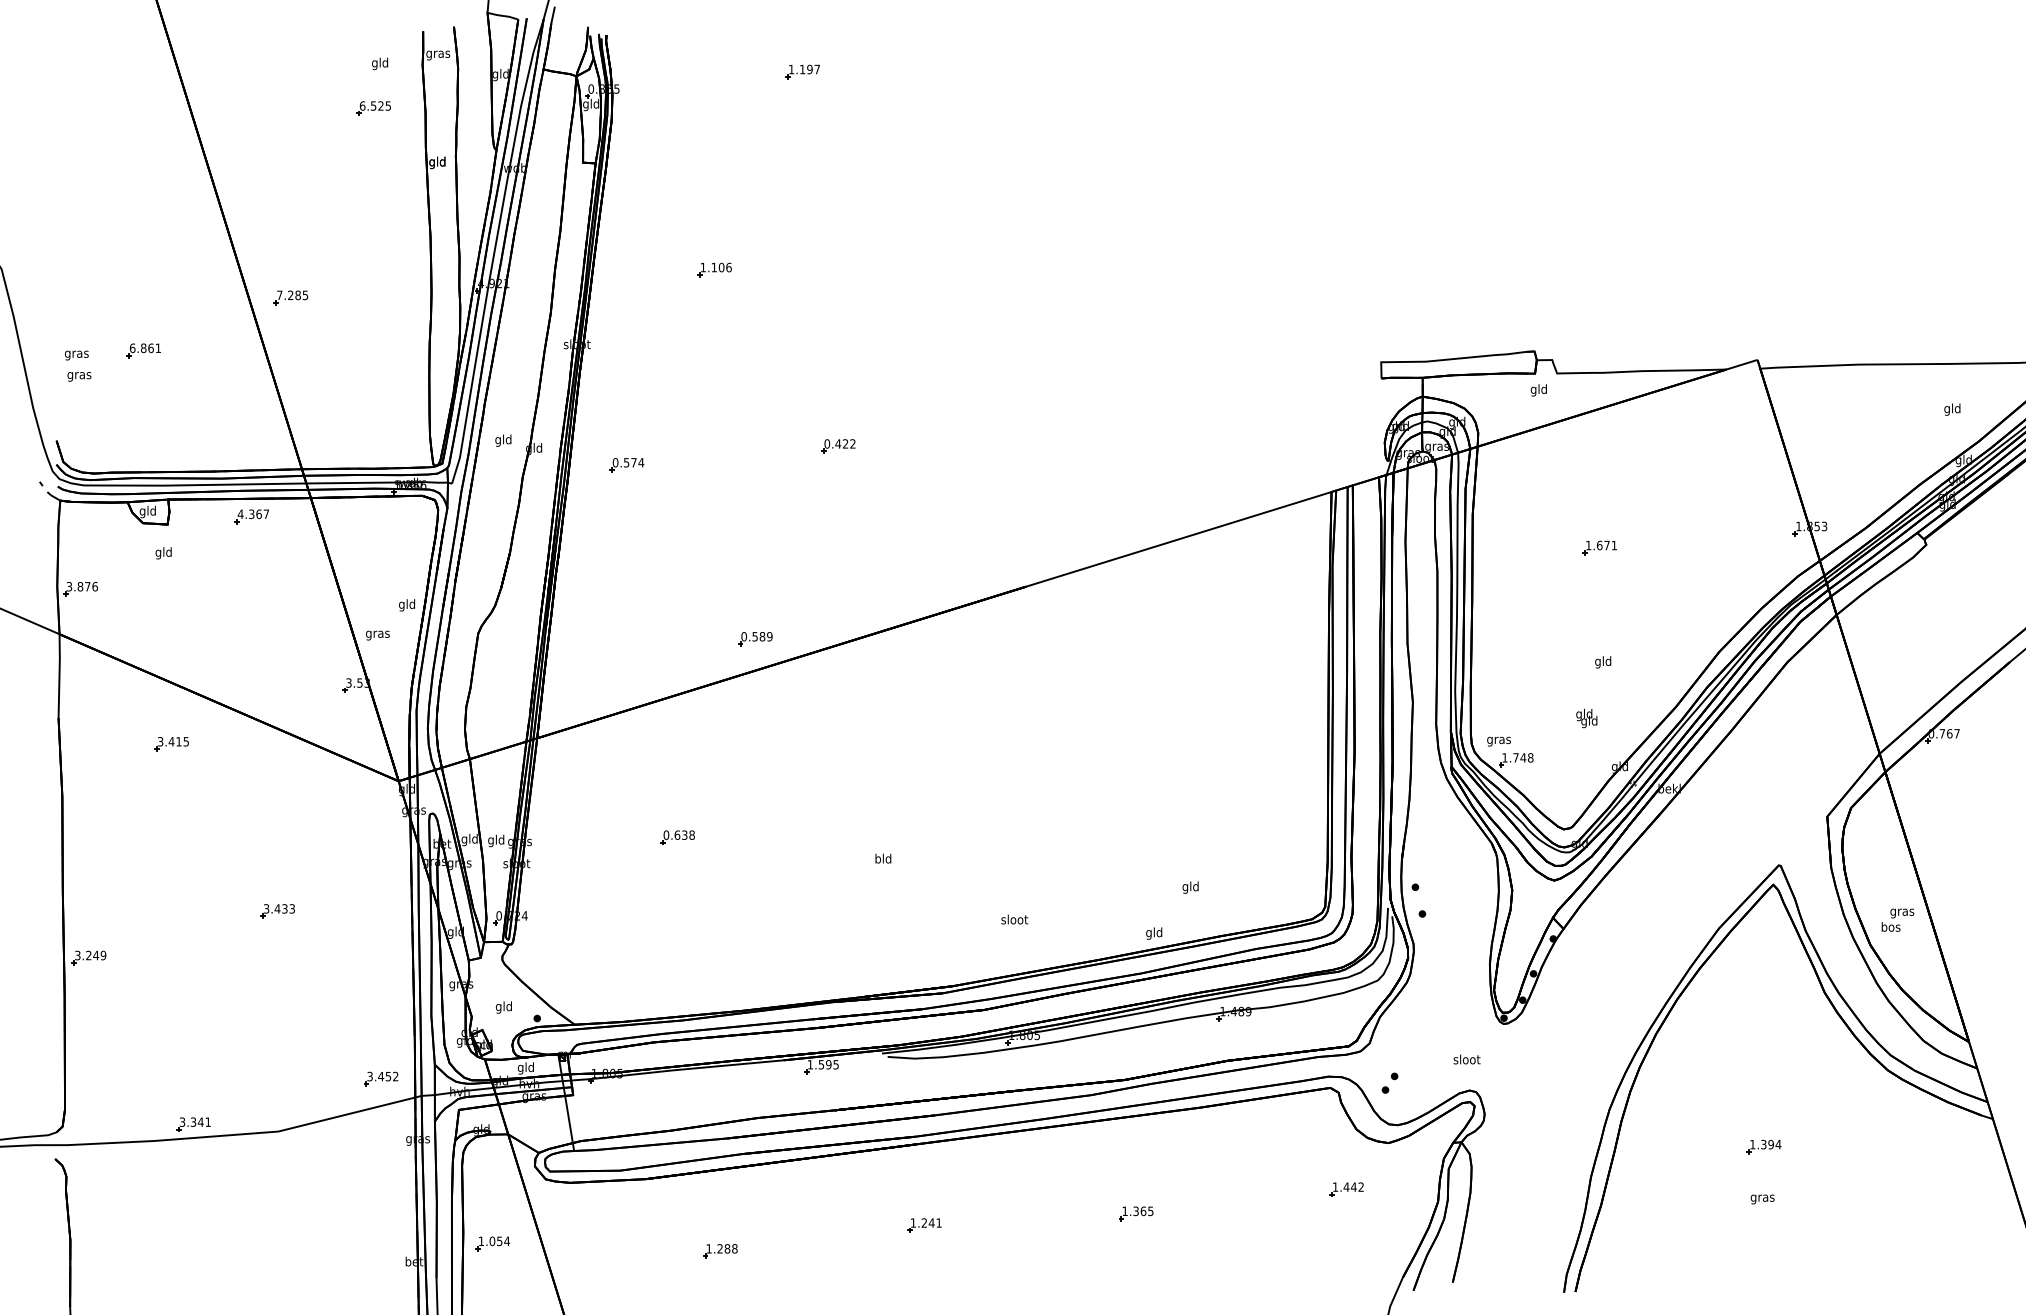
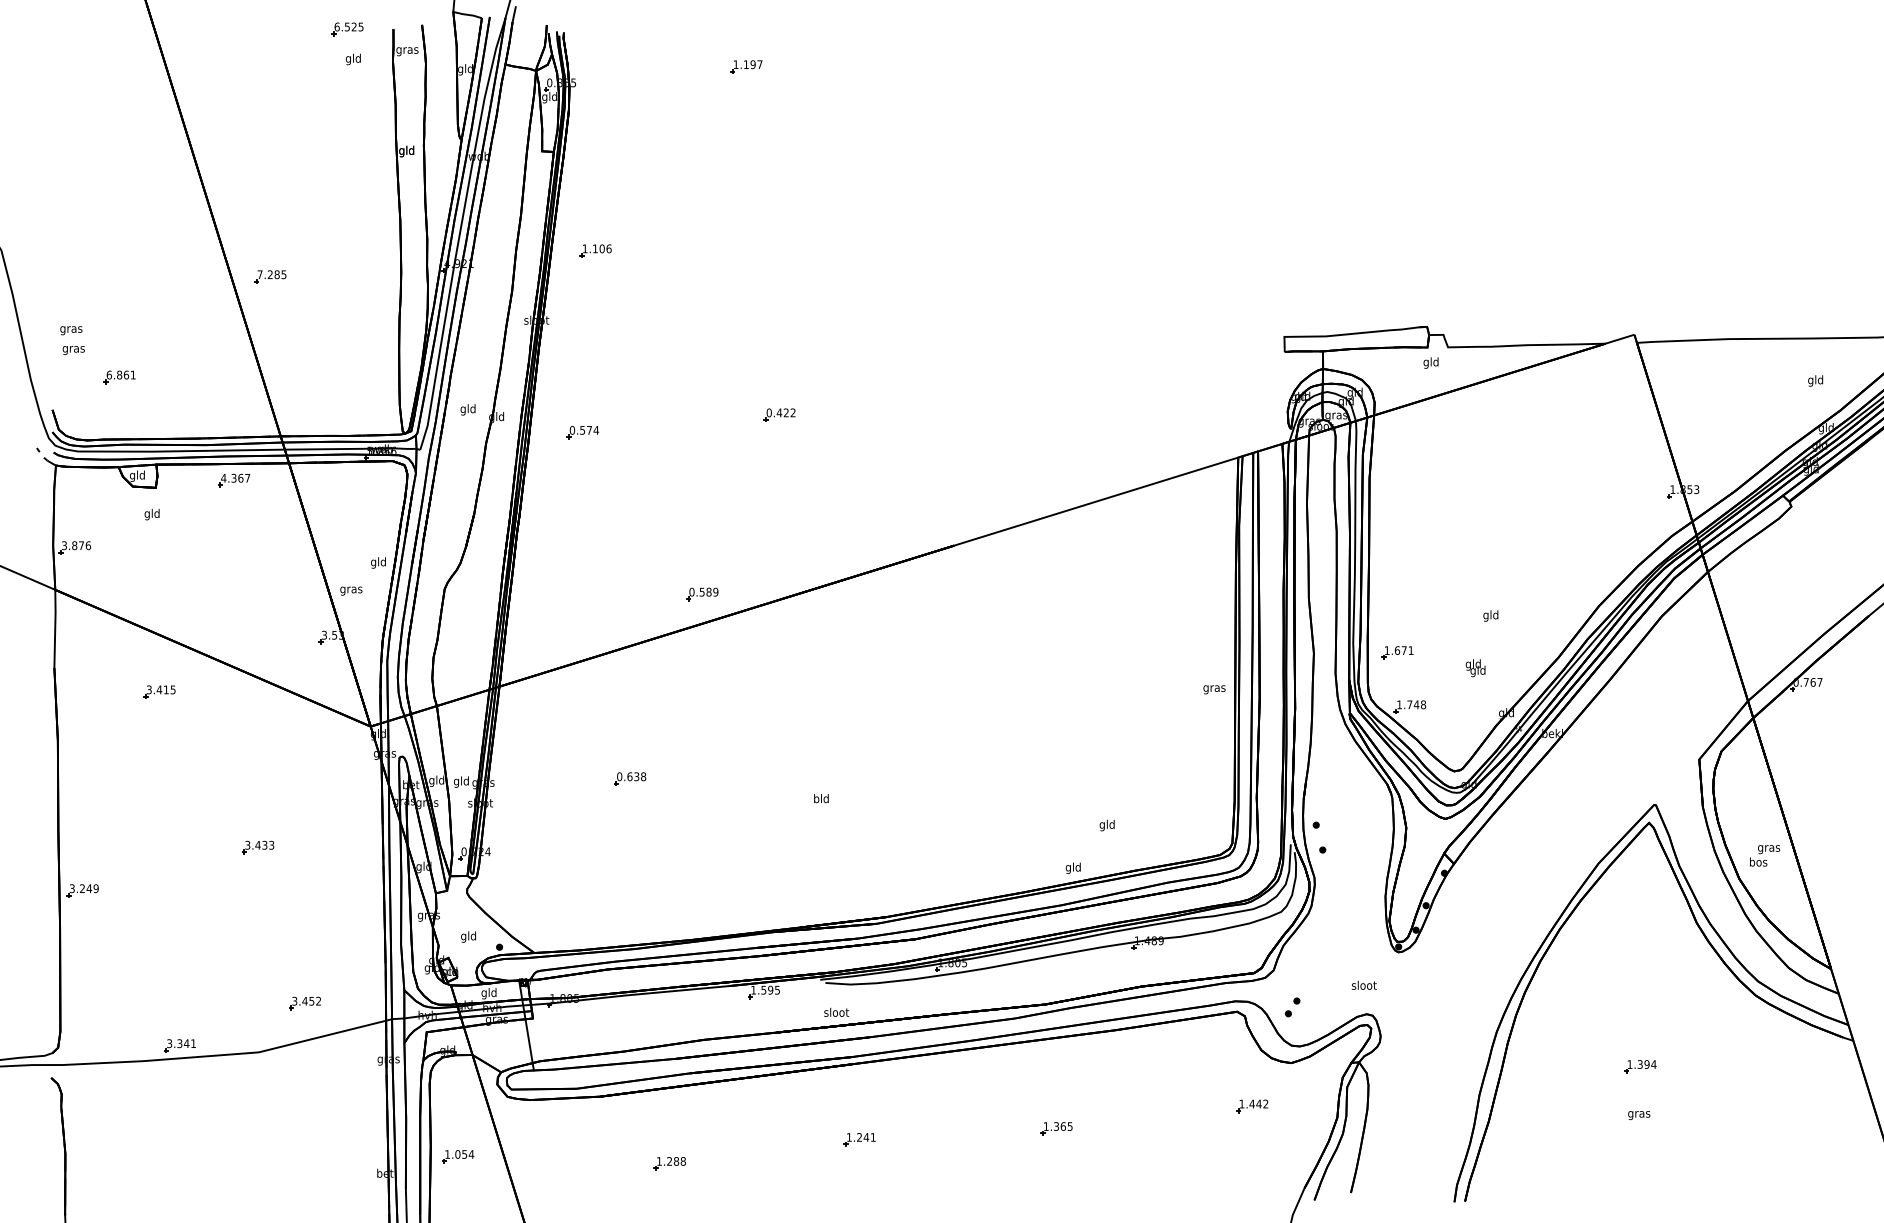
part: (373, 108) -> (347, 29), moved
part: (714, 269) -> (595, 250), moved
part: (143, 350) -> (119, 377), moved
part: (1599, 547) -> (1397, 652), moved
text: (1498, 741) -> (1214, 689), moved
text: (1014, 919) -> (836, 1012), moved
part: (381, 1078) -> (305, 1003), moved

